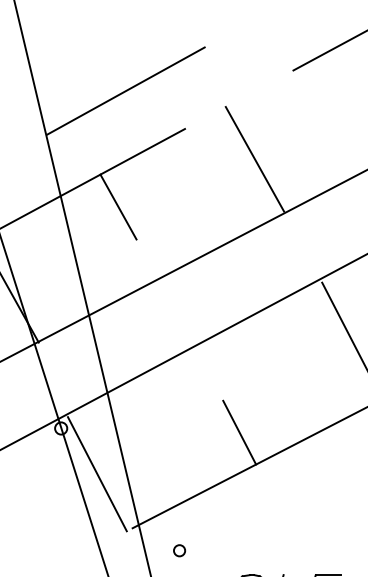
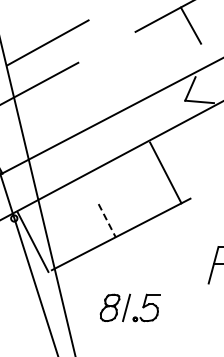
line: (253, 159) -> (114, 78), removed
line: (117, 207) -> (43, 103), removed
line: (240, 432) -> (107, 220), solid -> dashed
circle: (178, 549) -> (75, 281), removed

